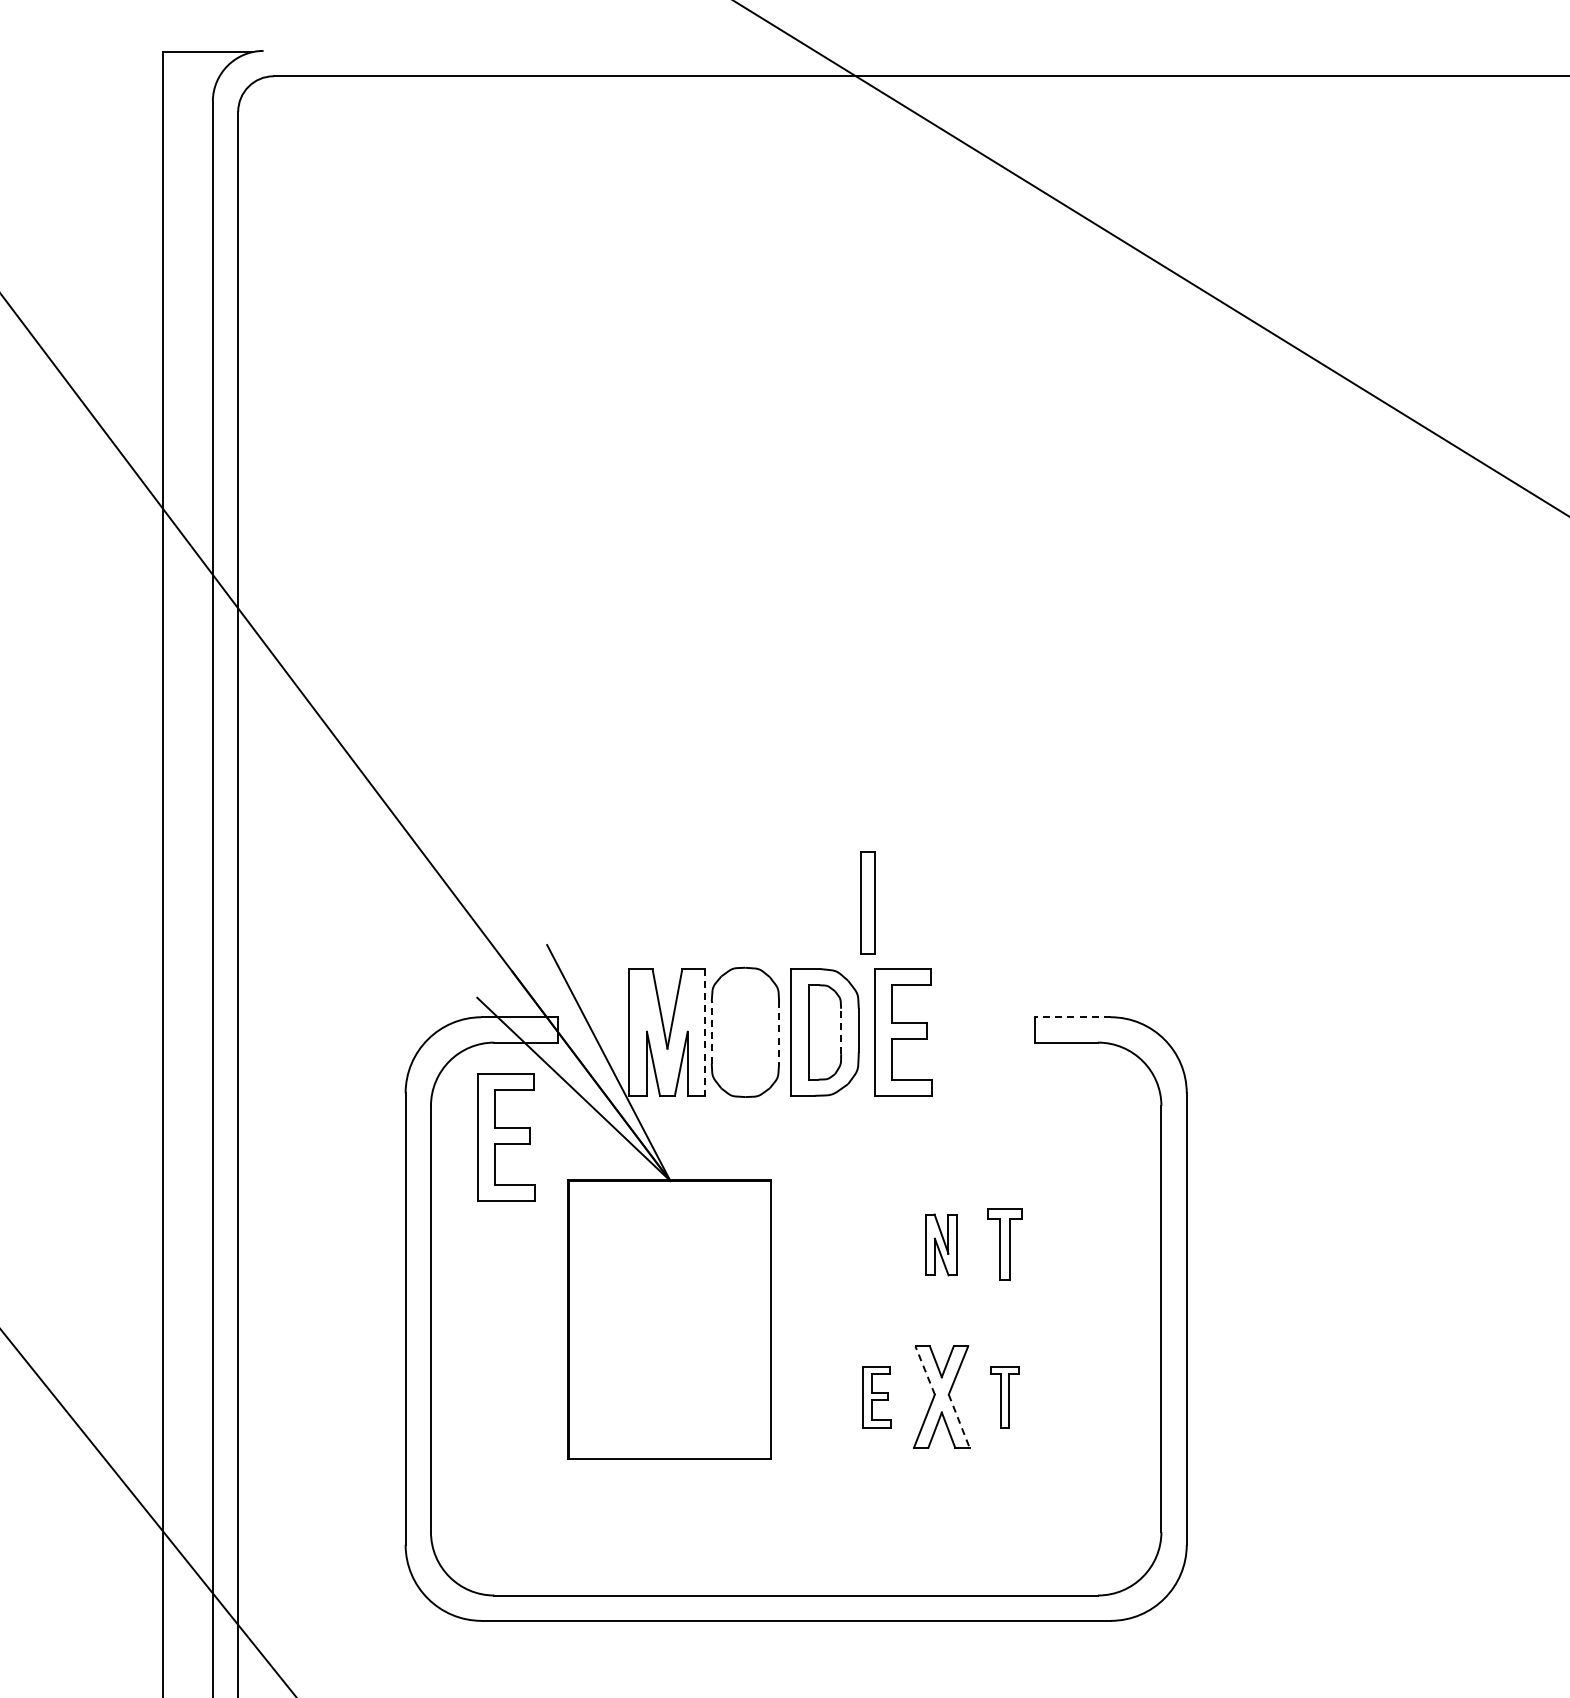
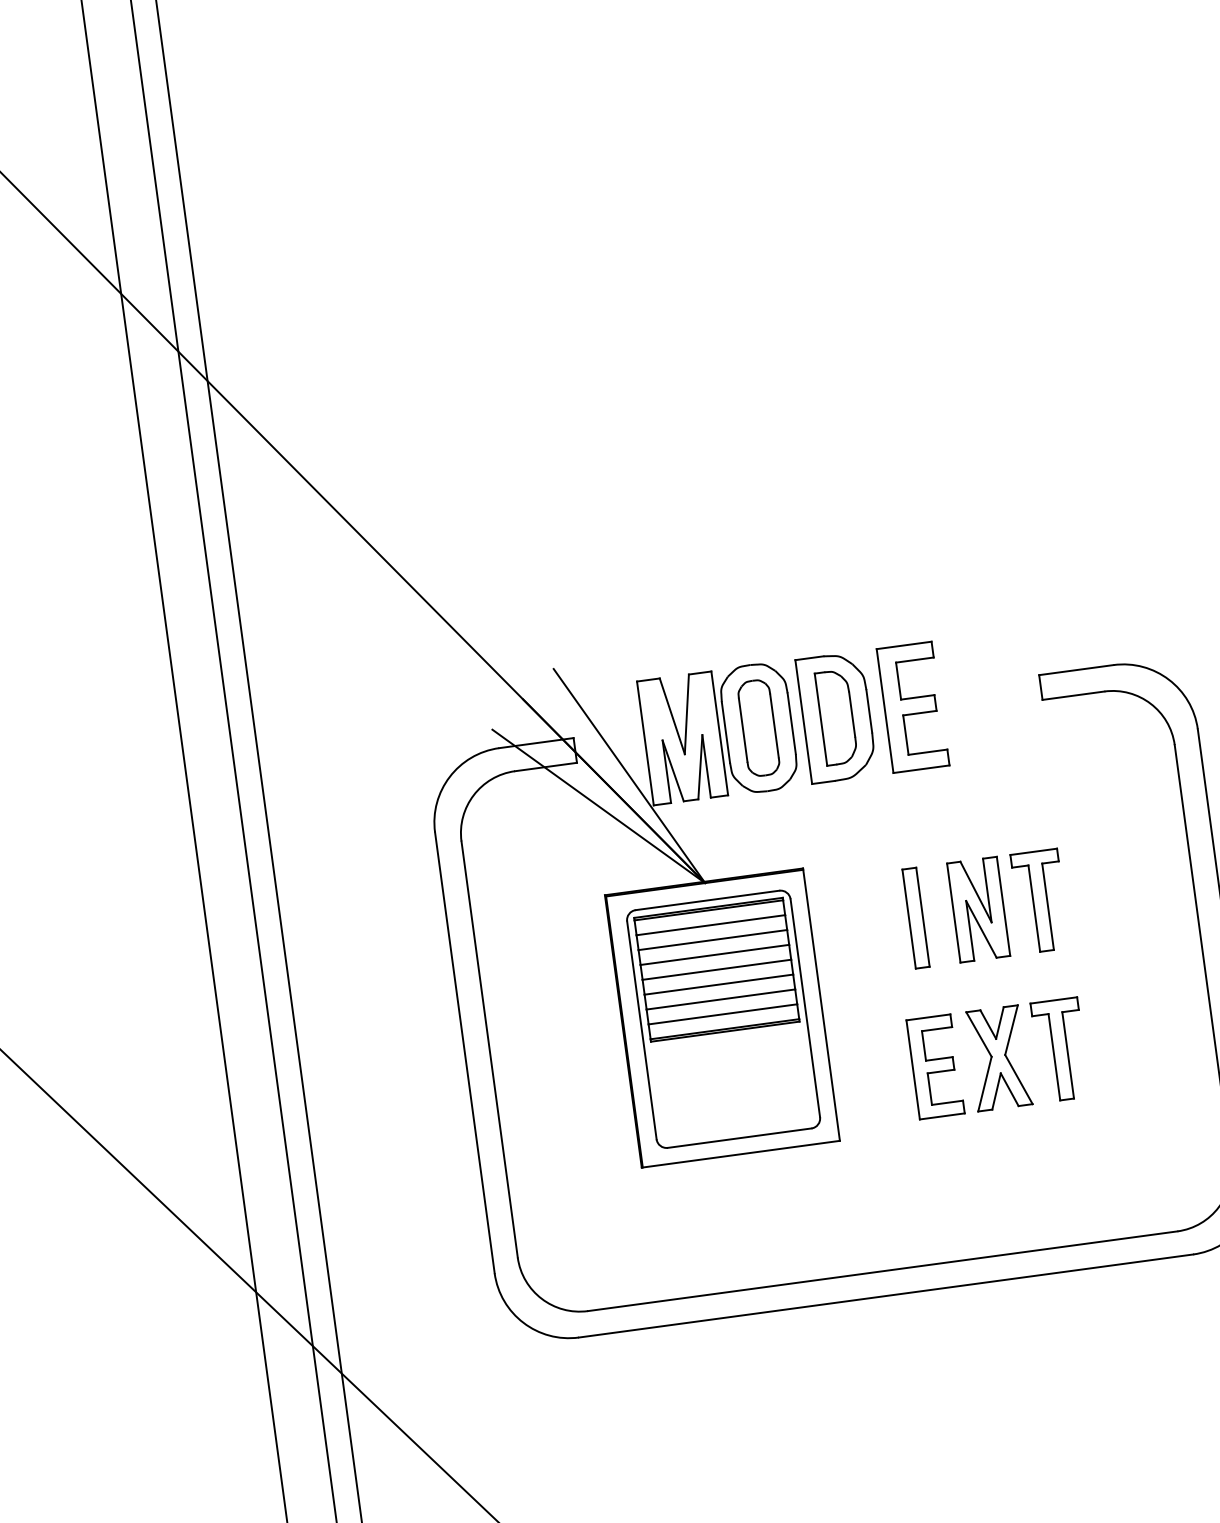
part: (867, 902) -> (915, 917), moved
line: (1072, 1017) -> (1076, 670), dashed -> solid
line: (711, 1031) -> (725, 731), dashed -> solid
line: (841, 1031) -> (852, 714), dashed -> solid
line: (705, 1032) -> (719, 733), dashed -> solid
part: (745, 1032) -> (758, 728), added
line: (779, 1032) -> (792, 723), dashed -> solid
part: (506, 1137) -> (539, 862), removed
part: (941, 1244) -> (978, 909), size x1.67
part: (1004, 1244) -> (1039, 901), size x1.43
part: (669, 1320) -> (722, 1019), added
line: (925, 1370) -> (979, 1034), dashed -> solid
part: (876, 1396) -> (934, 1066), size x1.67
part: (1004, 1396) -> (1059, 1049), size x1.67
line: (959, 1421) -> (1019, 1079), dashed -> solid

